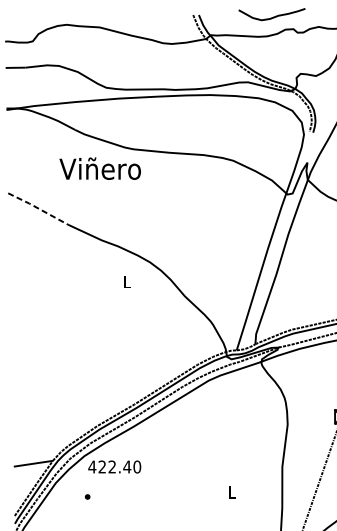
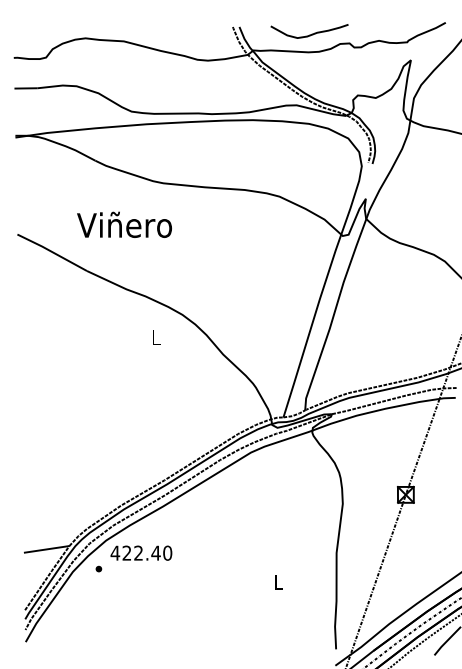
curve: (271, 17) -> (309, 34), moved
text: (100, 168) -> (124, 224), moved
line: (38, 208) -> (52, 252), dashed -> solid
part: (87, 496) -> (98, 568), moved

